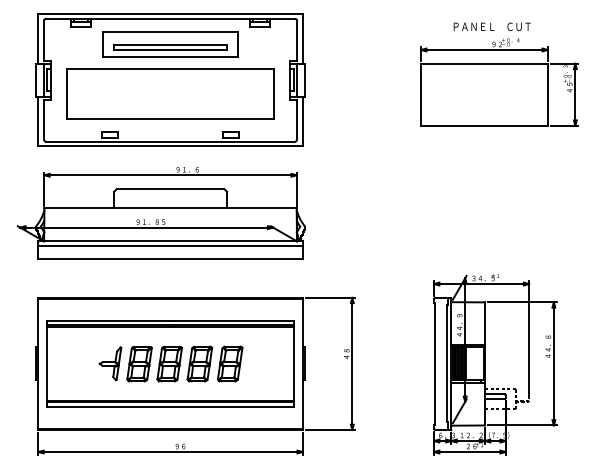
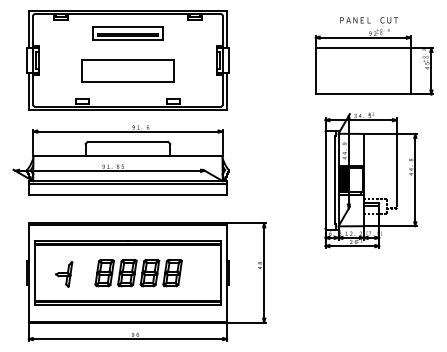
part: (170, 44) -> (127, 33), size x0.7
part: (170, 93) -> (127, 70), size x0.6
part: (110, 363) -> (64, 274), moved
part: (495, 364) -> (371, 180), moved

